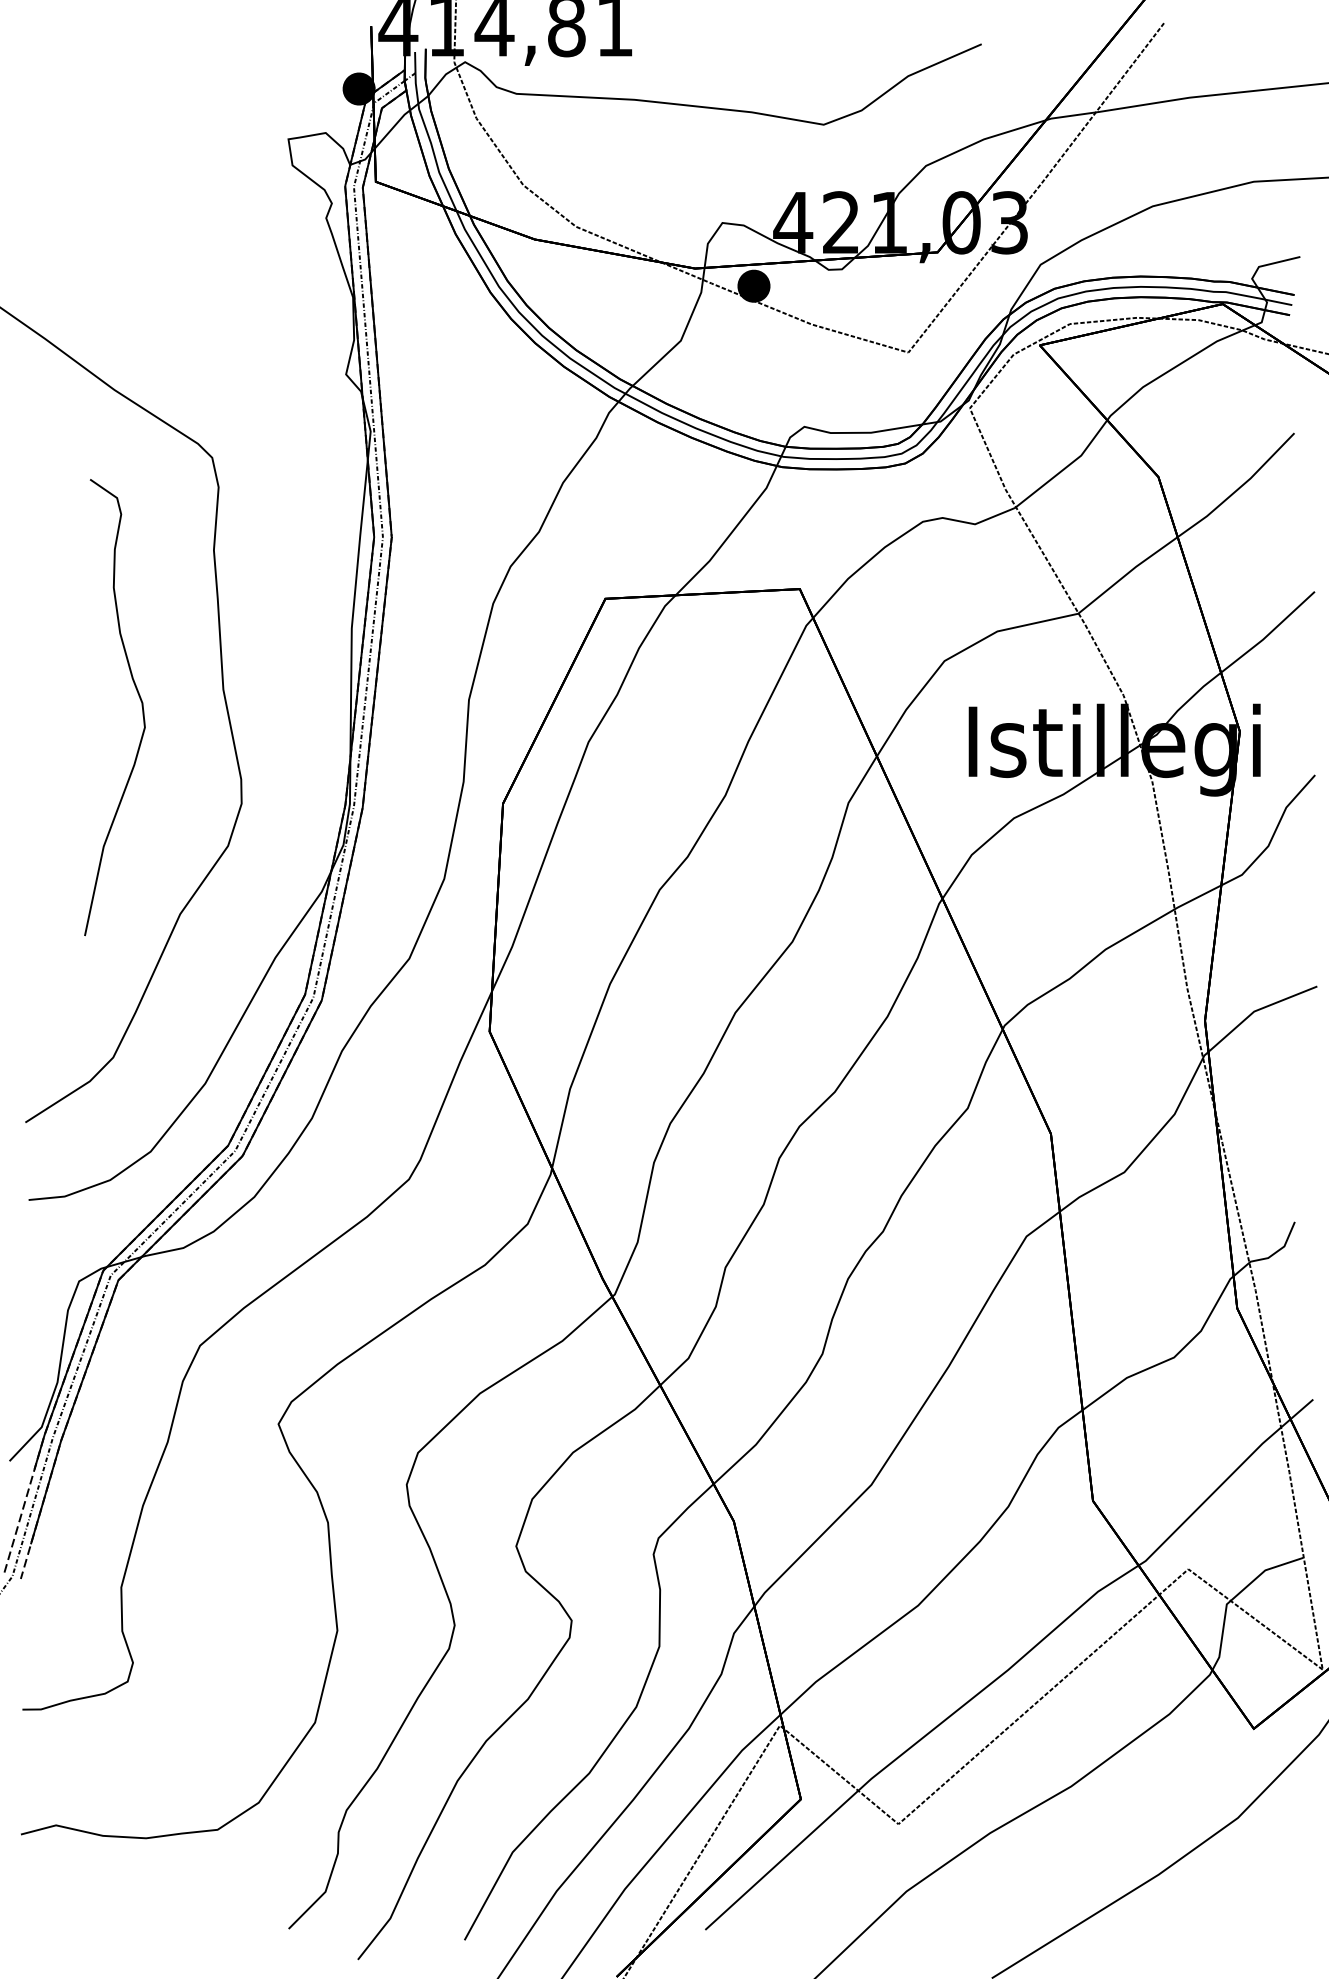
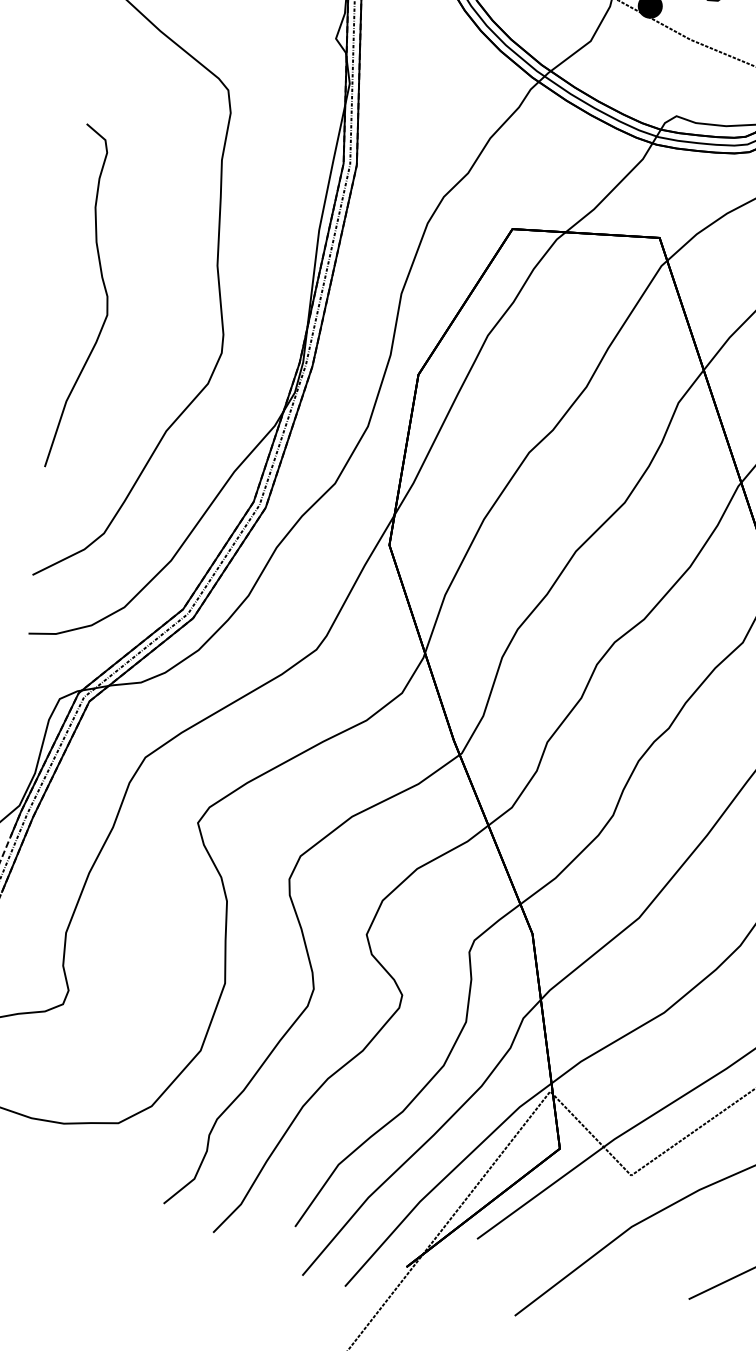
part: (138, 696) -> (105, 291), moved

